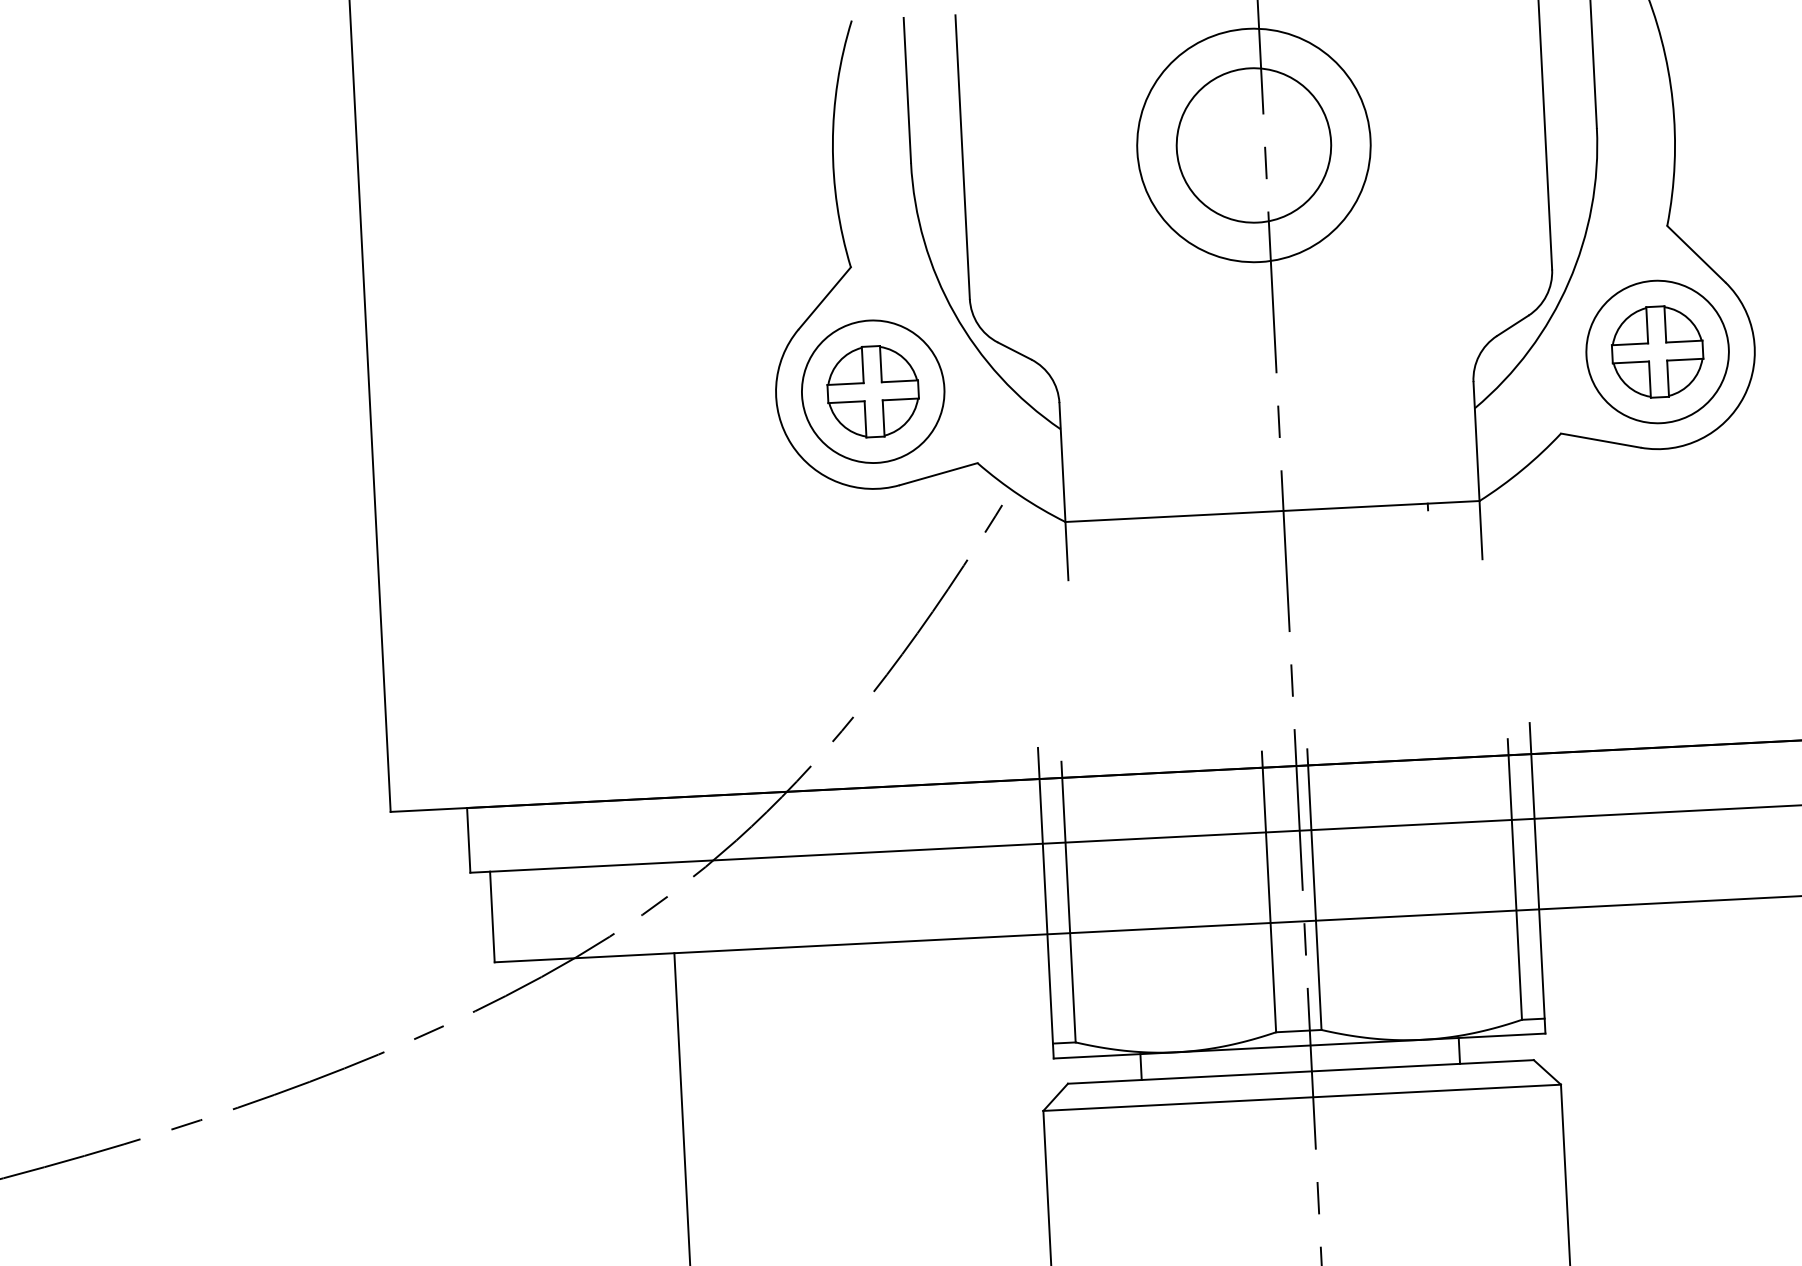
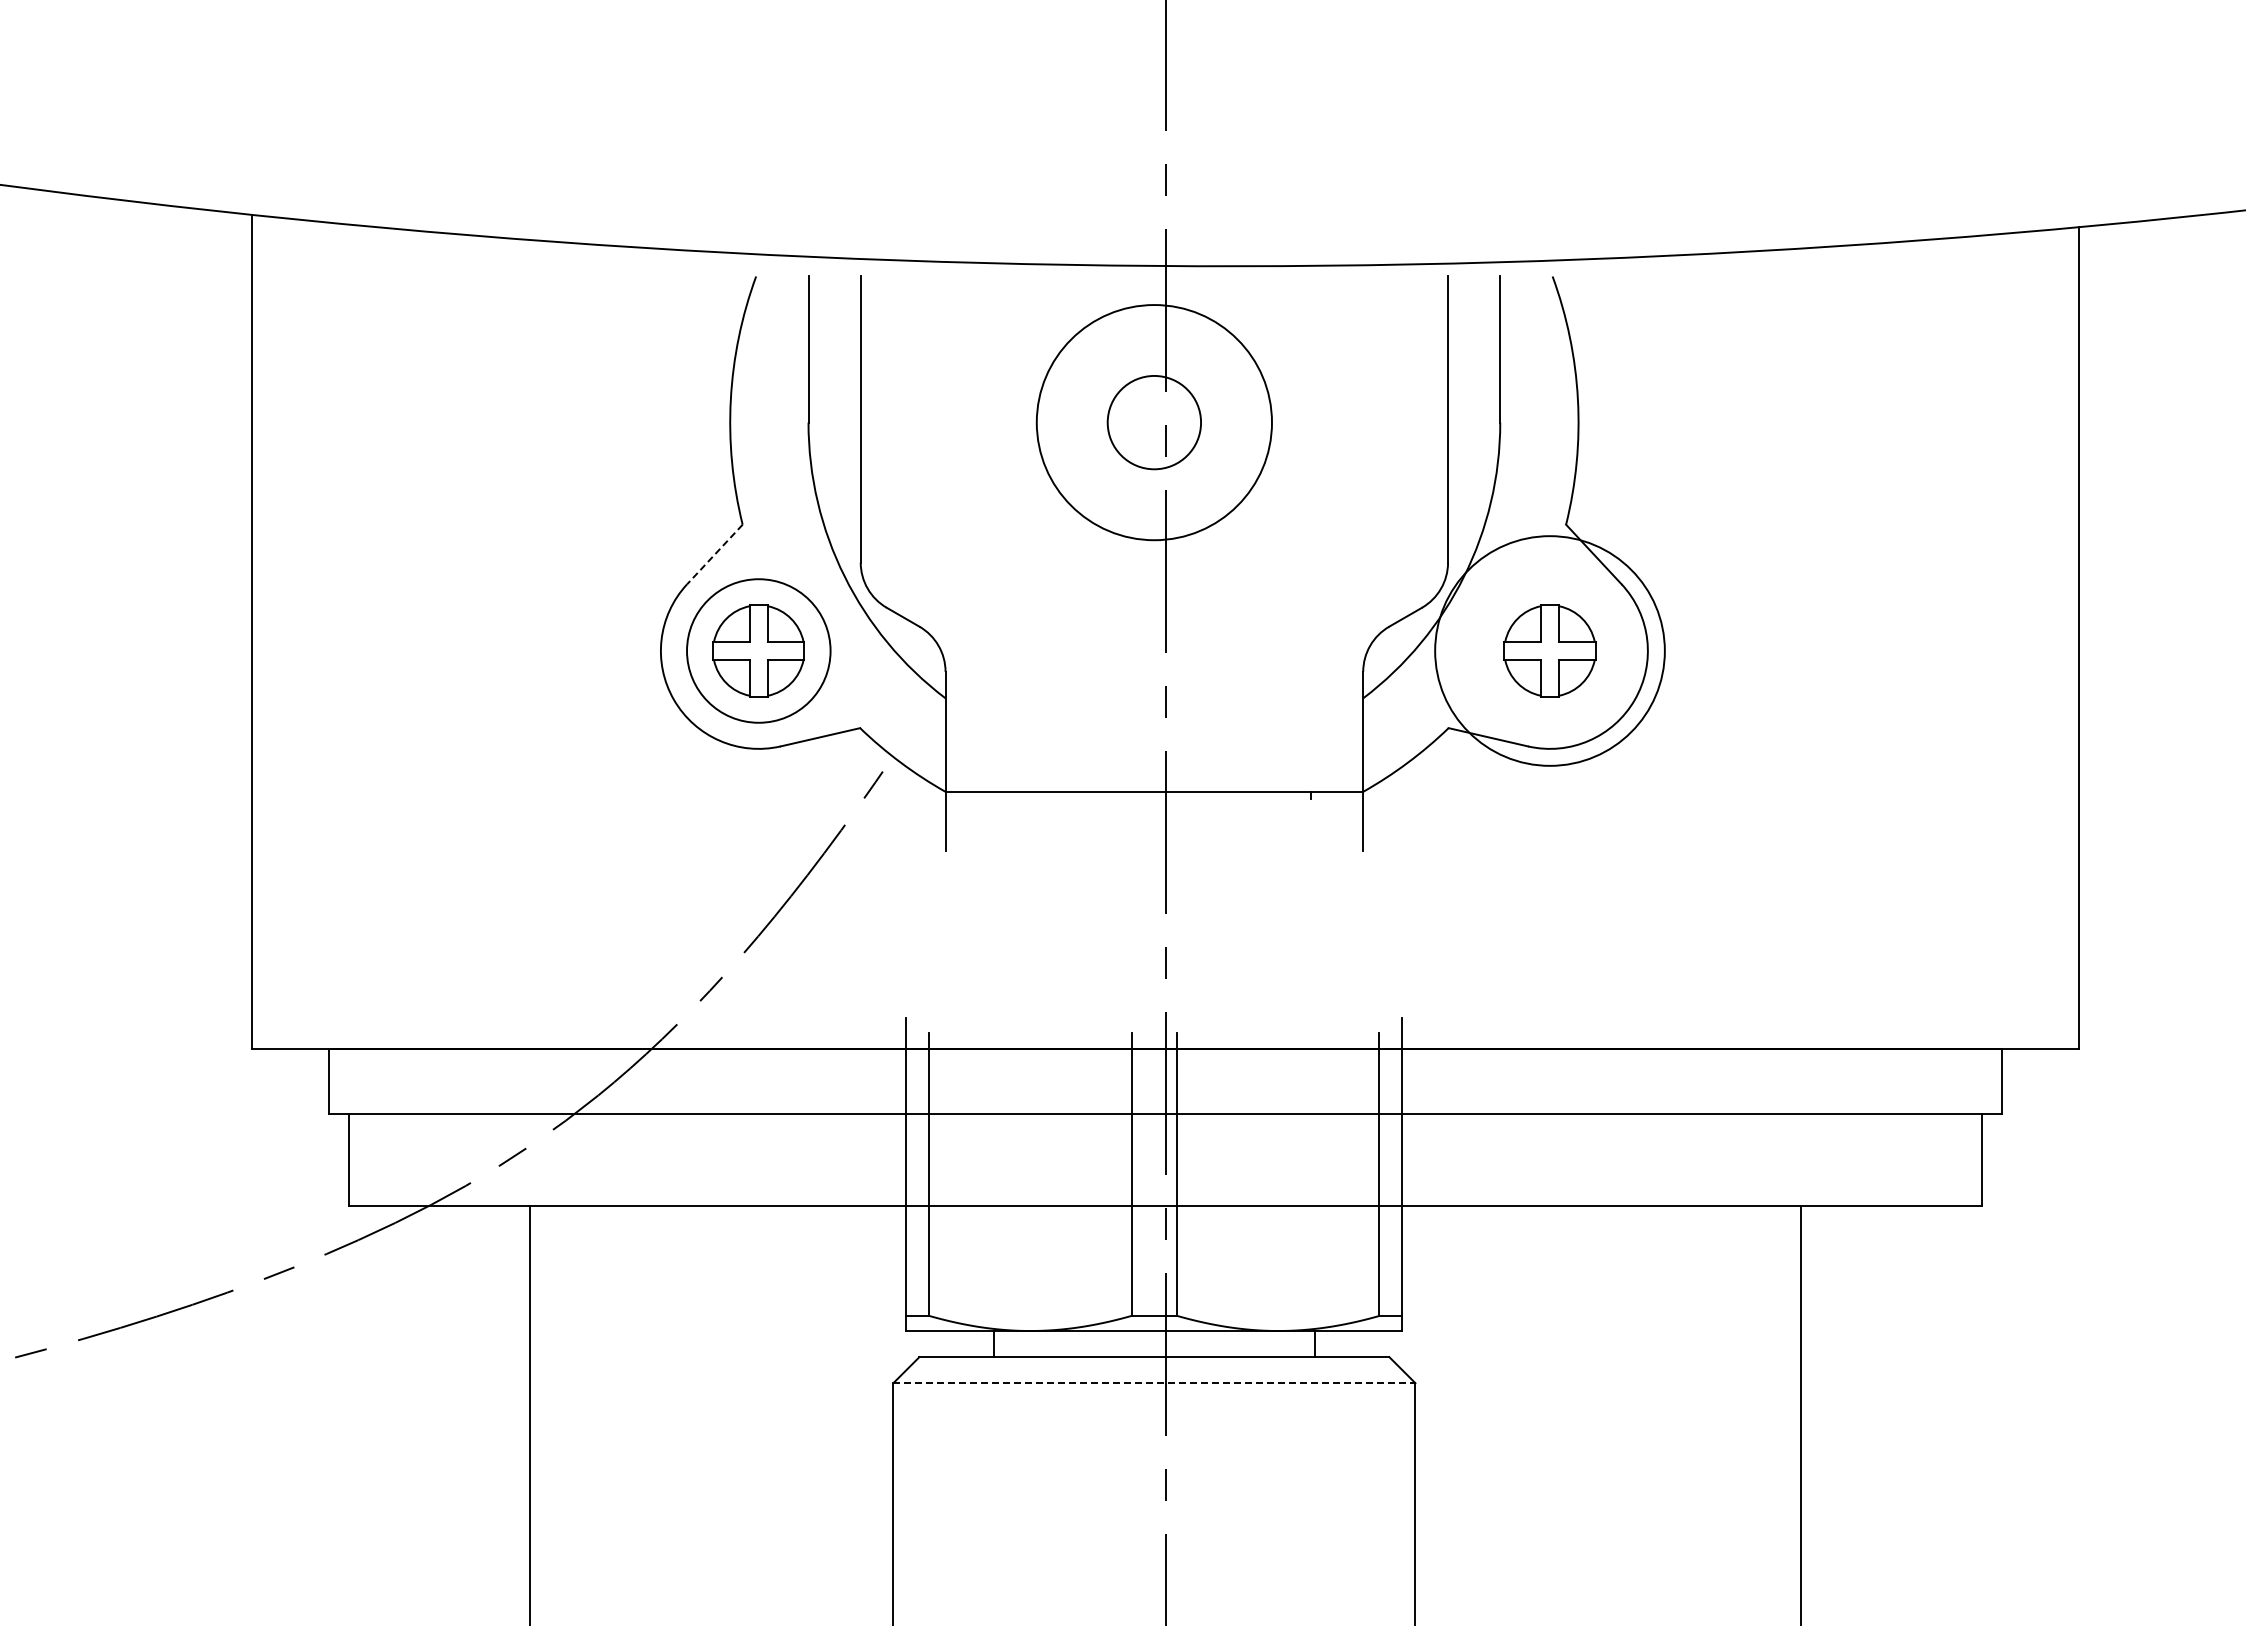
circle: (1254, 145) -> (1154, 422), size x0.6
line: (824, 298) -> (714, 554), solid -> dashed
circle: (1657, 351) -> (1549, 650), size x1.6
line: (1302, 1098) -> (1154, 1383), solid -> dashed

